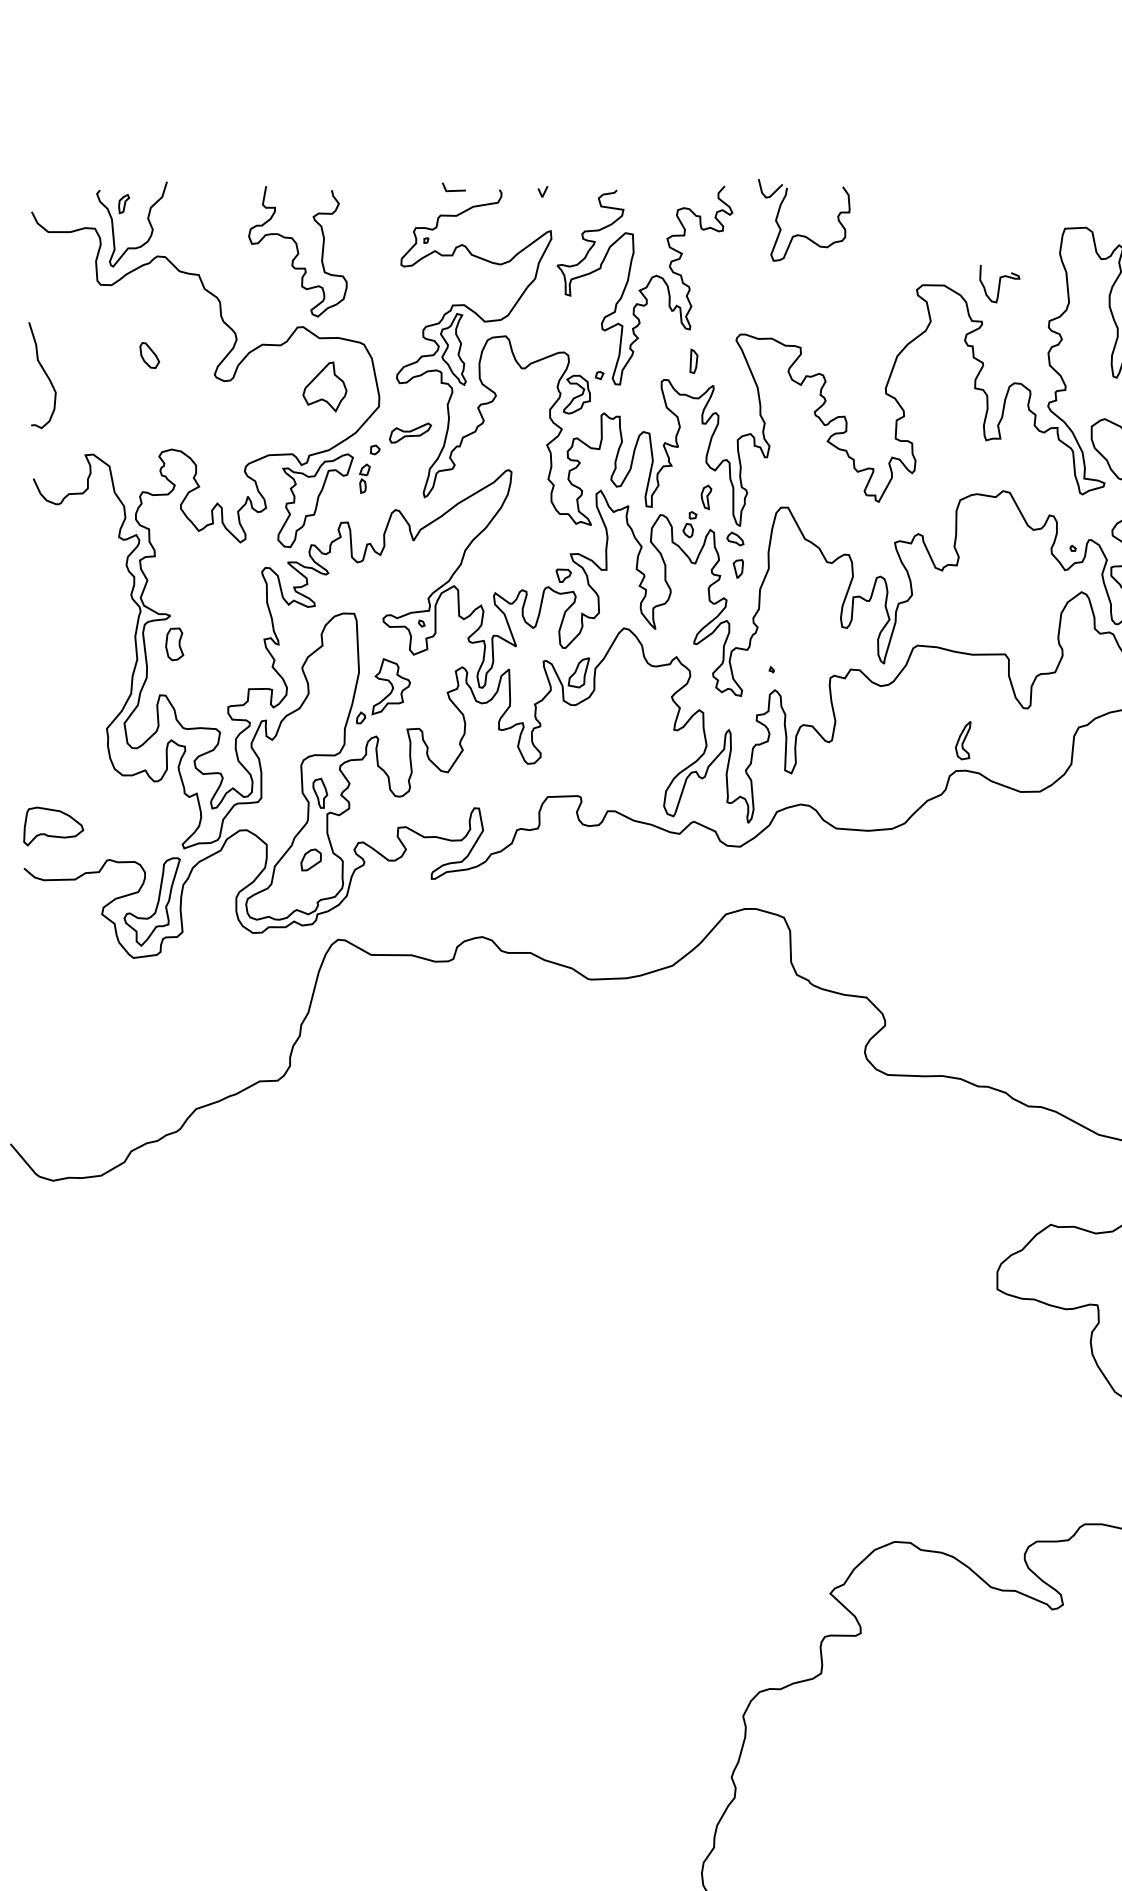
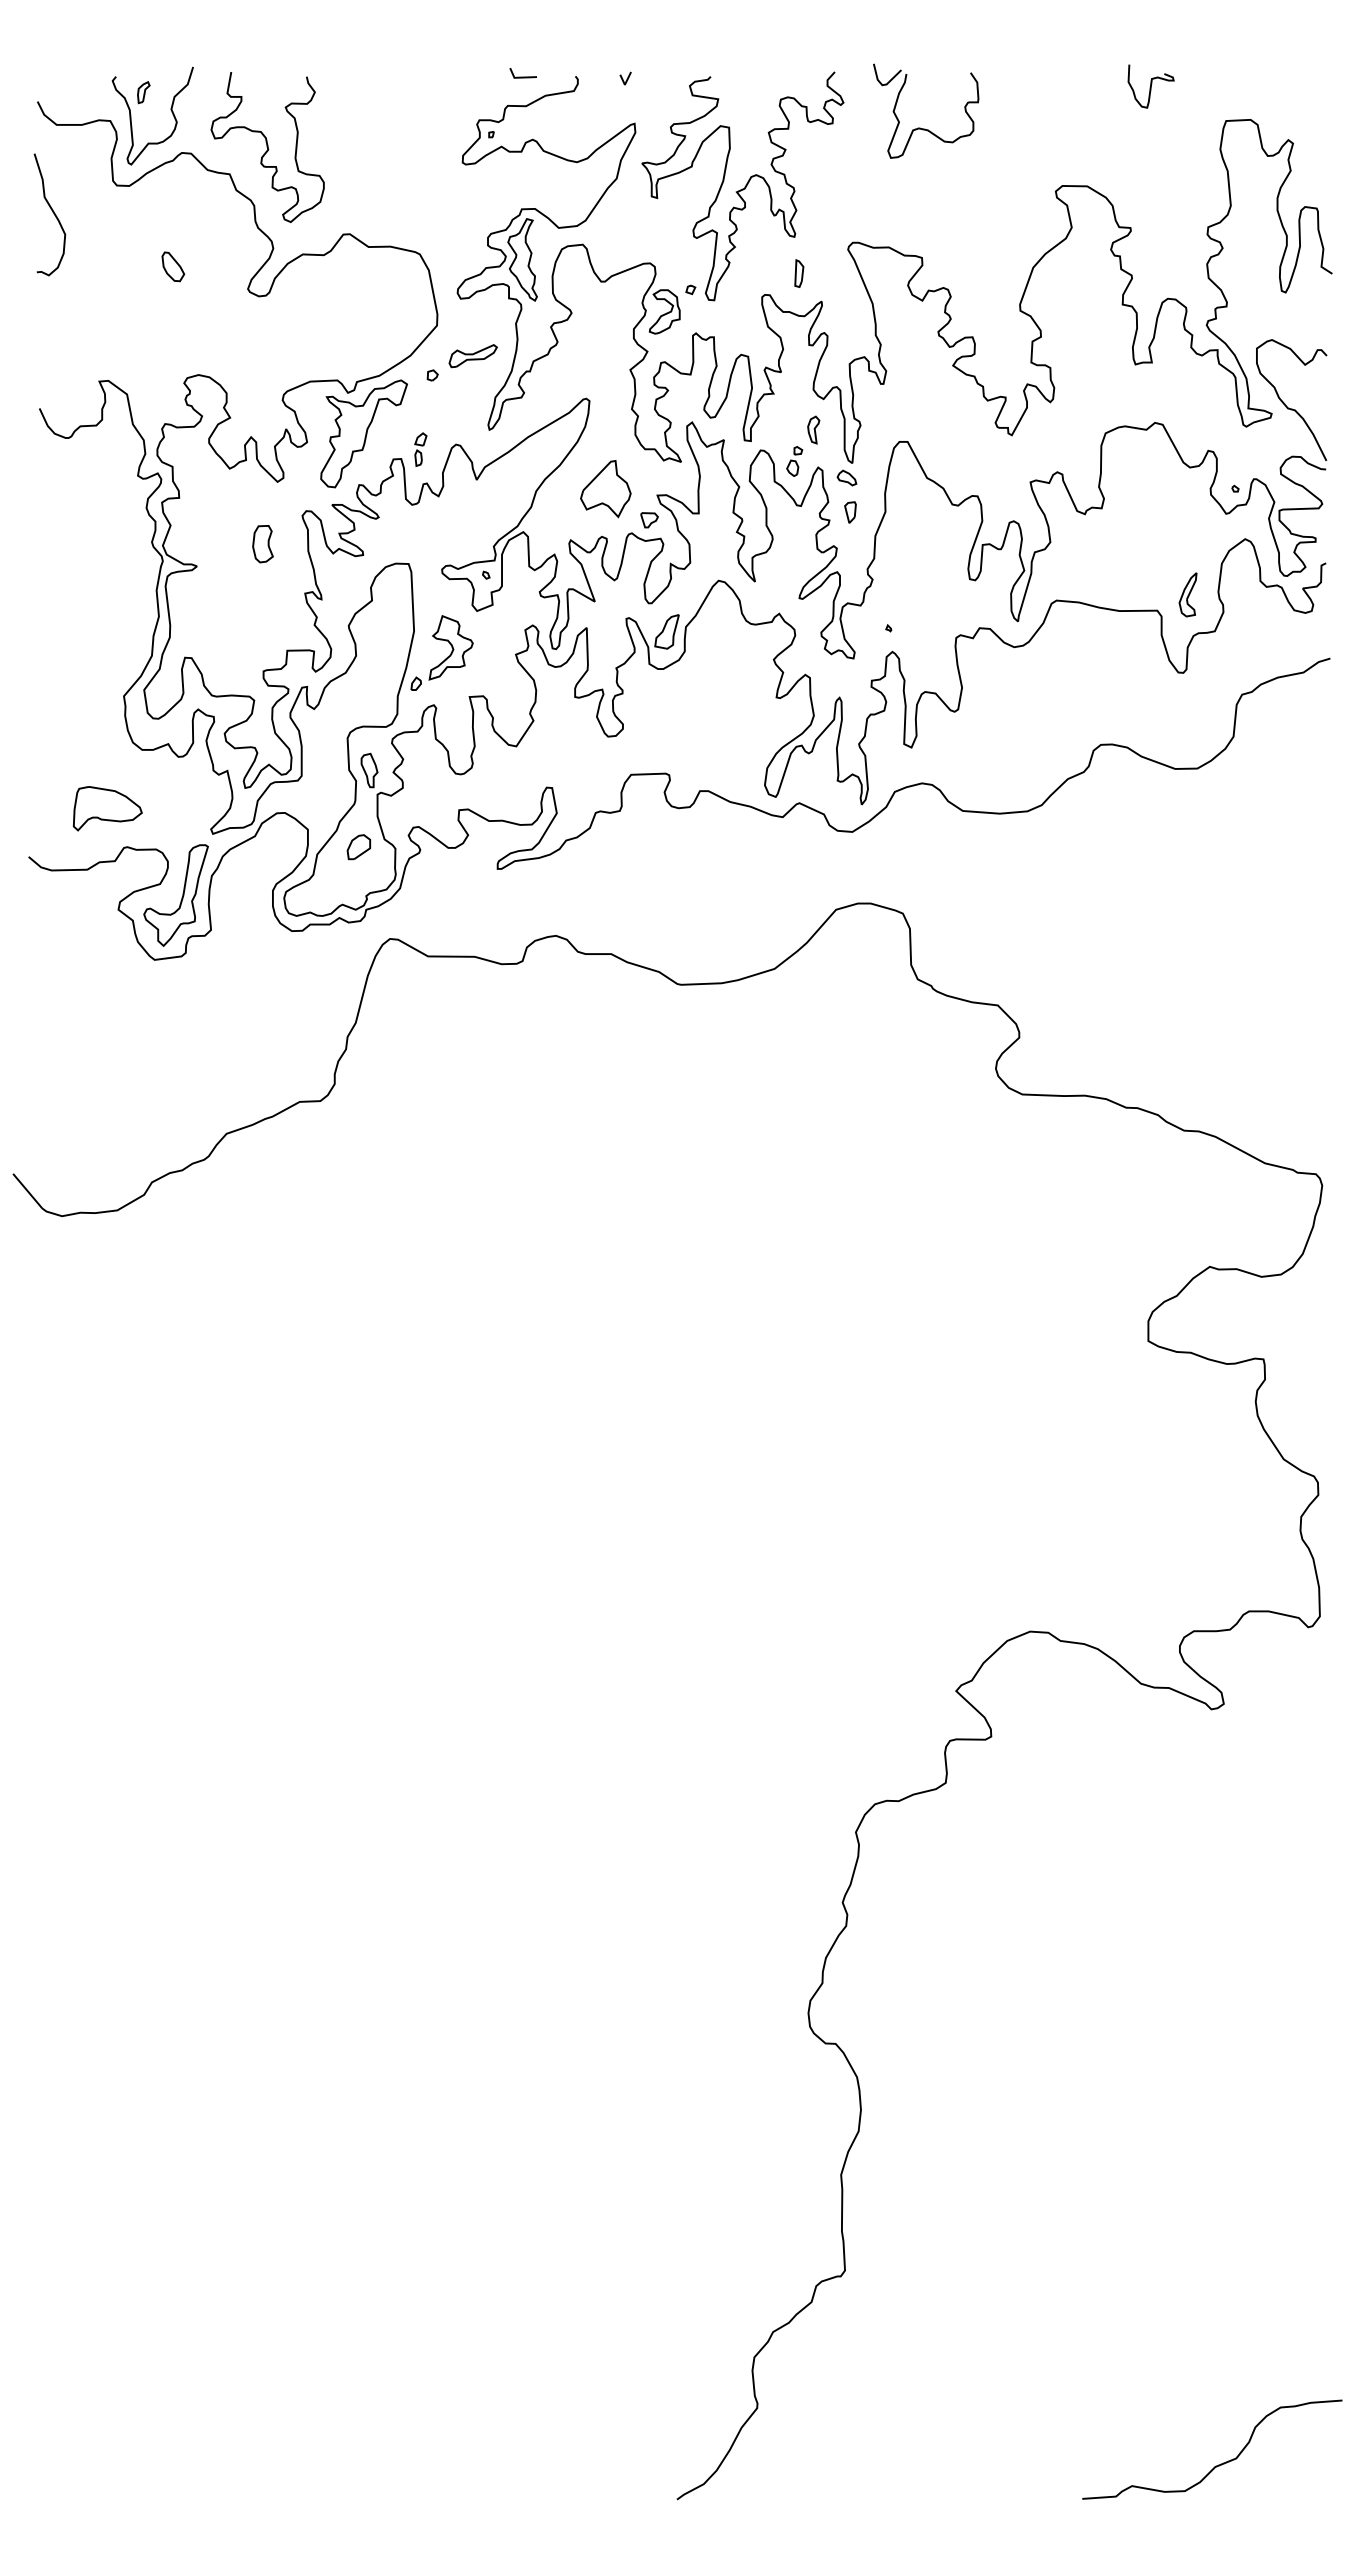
curve: (297, 251) -> (267, 147), moved
curve: (999, 283) -> (1150, 86), moved
curve: (44, 373) -> (52, 212), moved
part: (324, 387) -> (605, 489), moved
part: (364, 478) -> (420, 449), moved
part: (174, 644) -> (262, 544), moved
part: (962, 740) -> (1187, 594), moved
part: (53, 826) -> (107, 808), moved

